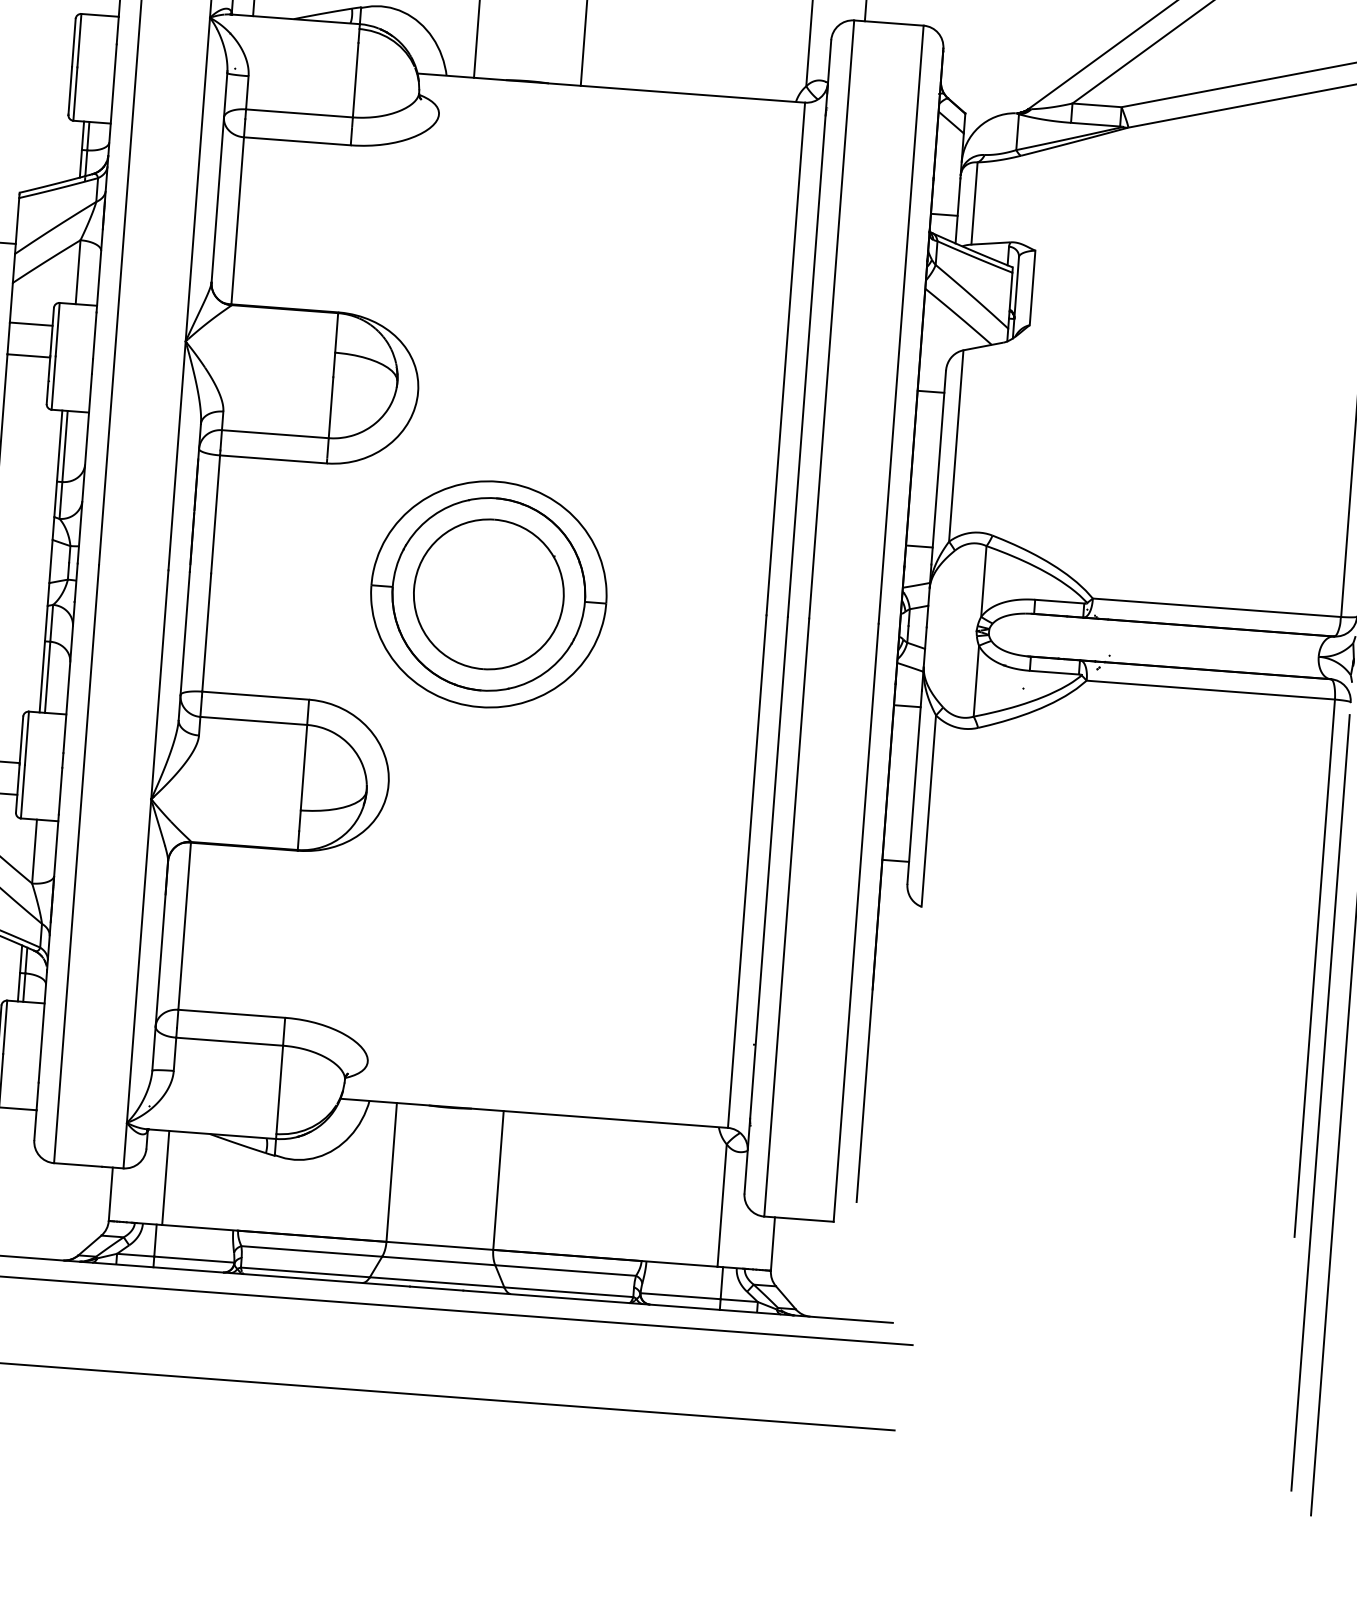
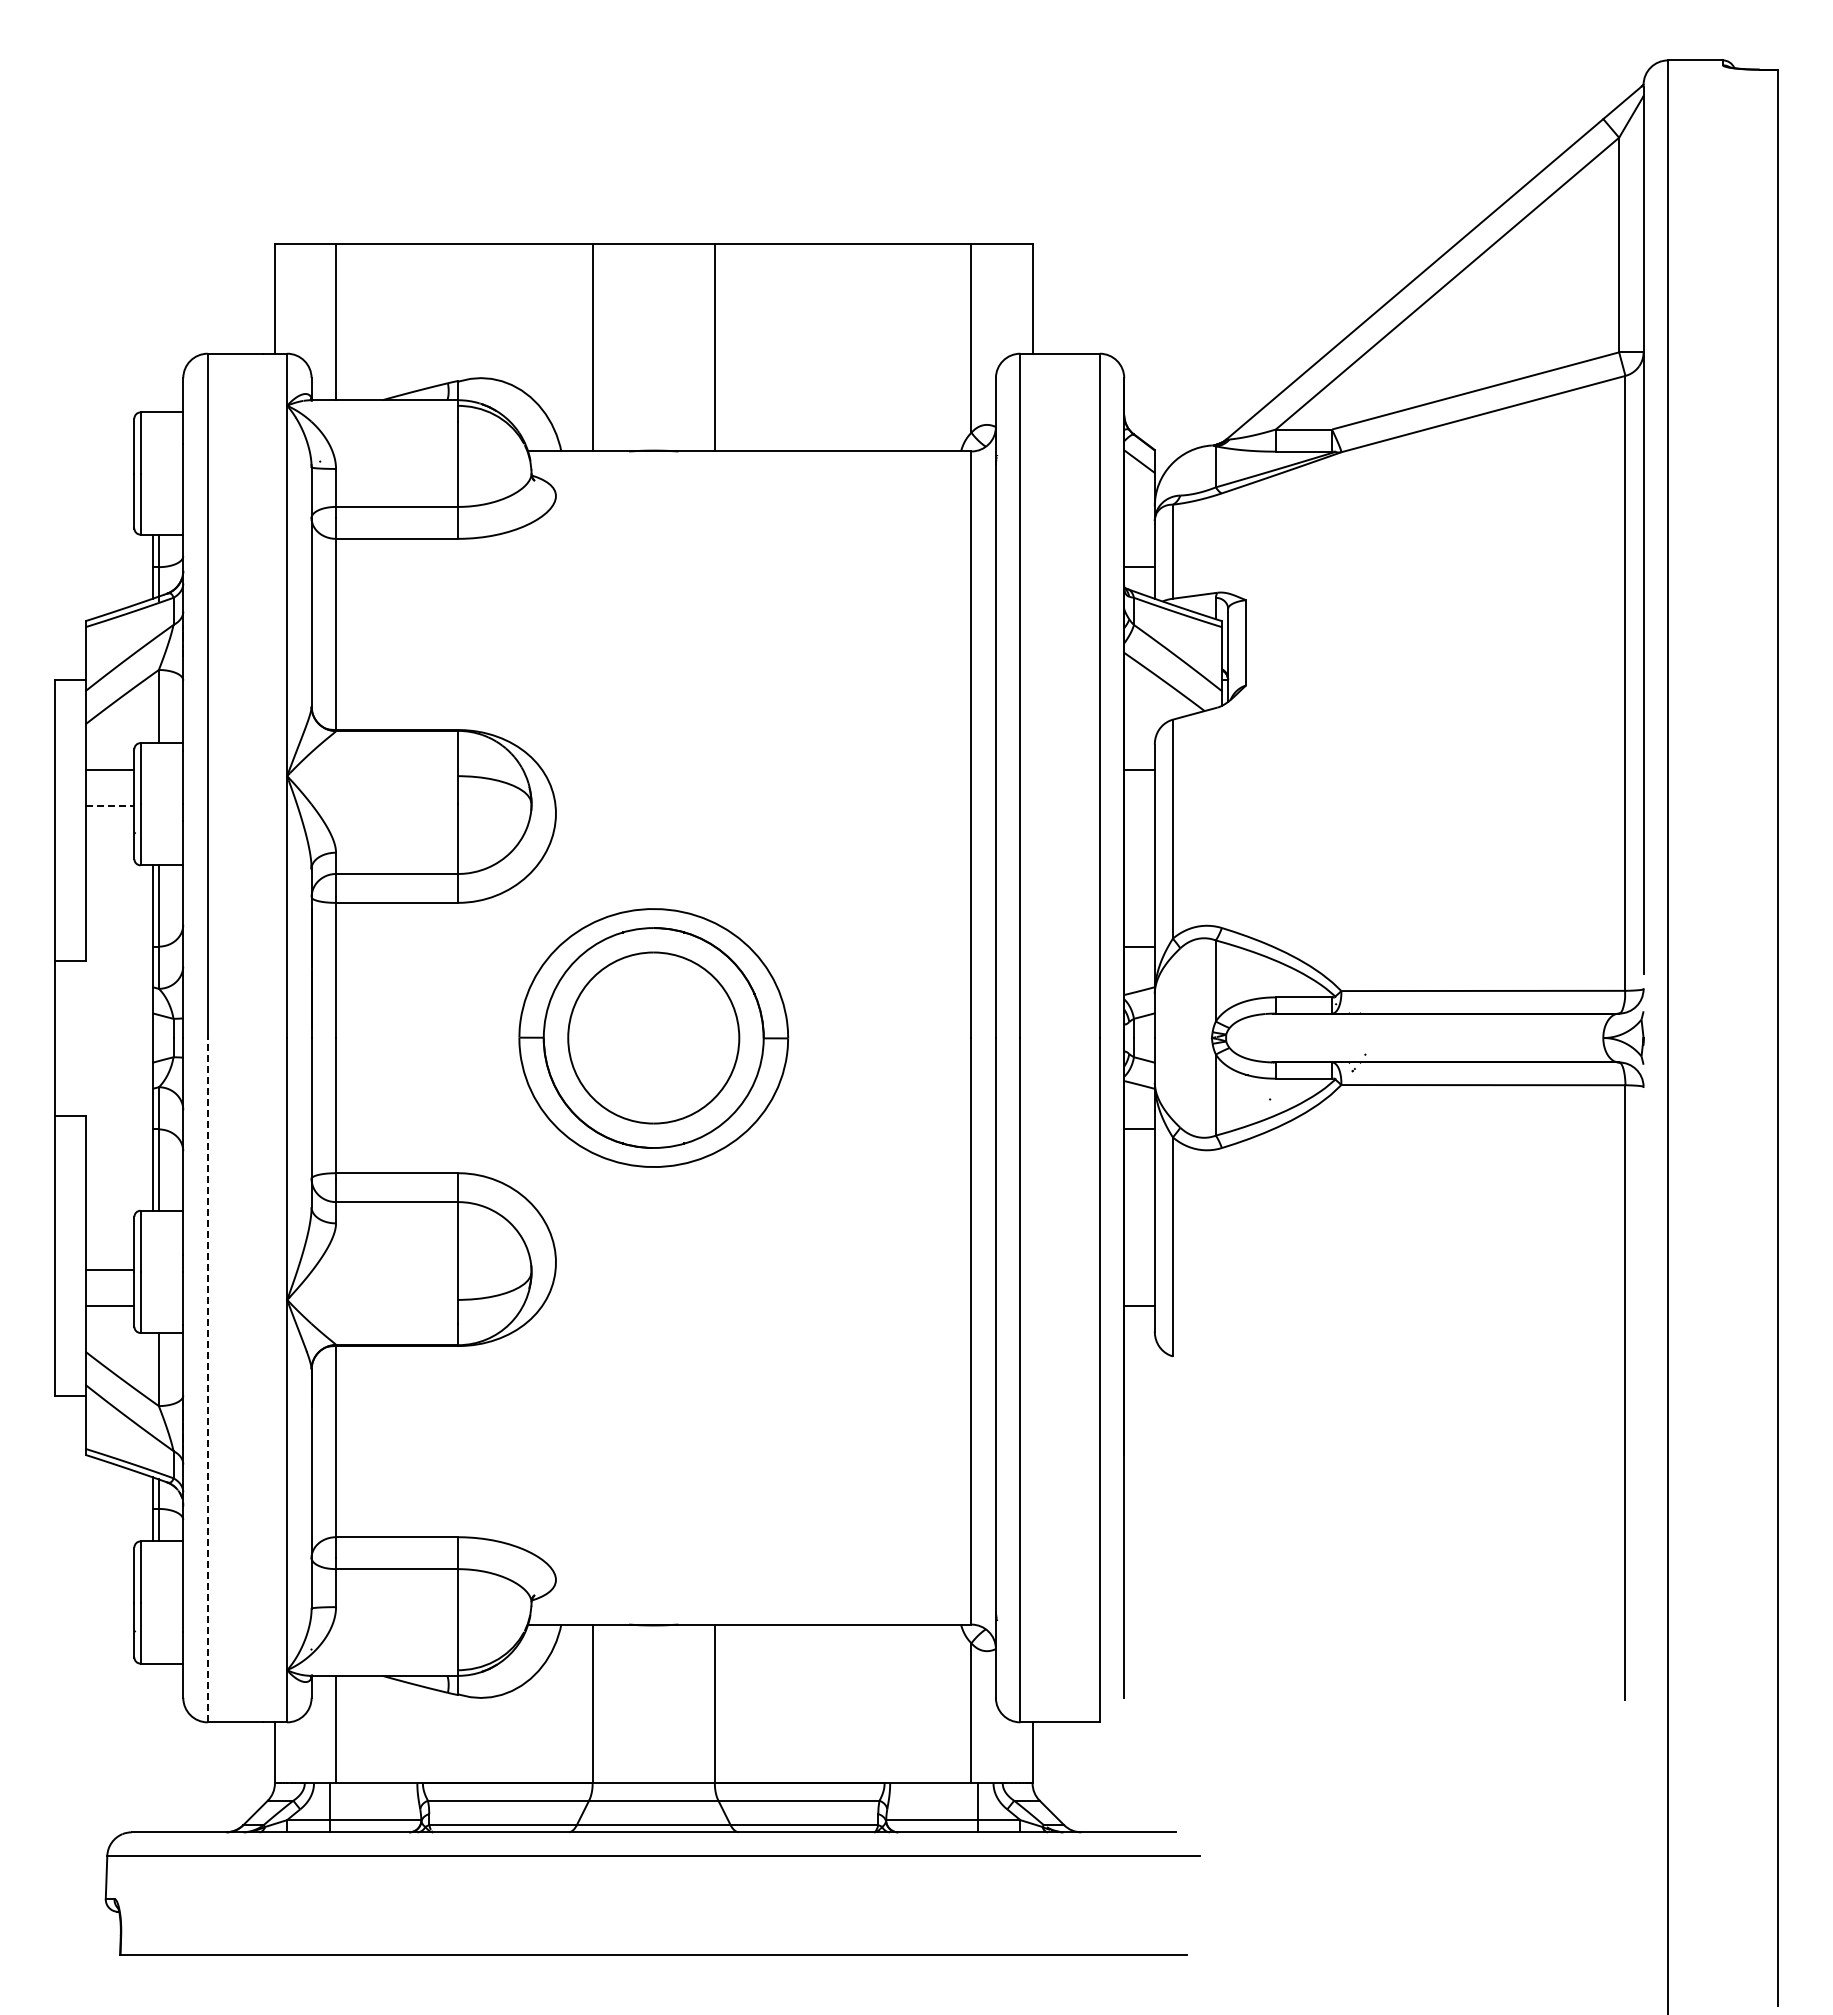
line: (29, 356) -> (110, 806), solid -> dashed
line: (76, 863) -> (207, 1379), solid -> dashed
line: (1320, 1102) -> (1643, 1545), removed

